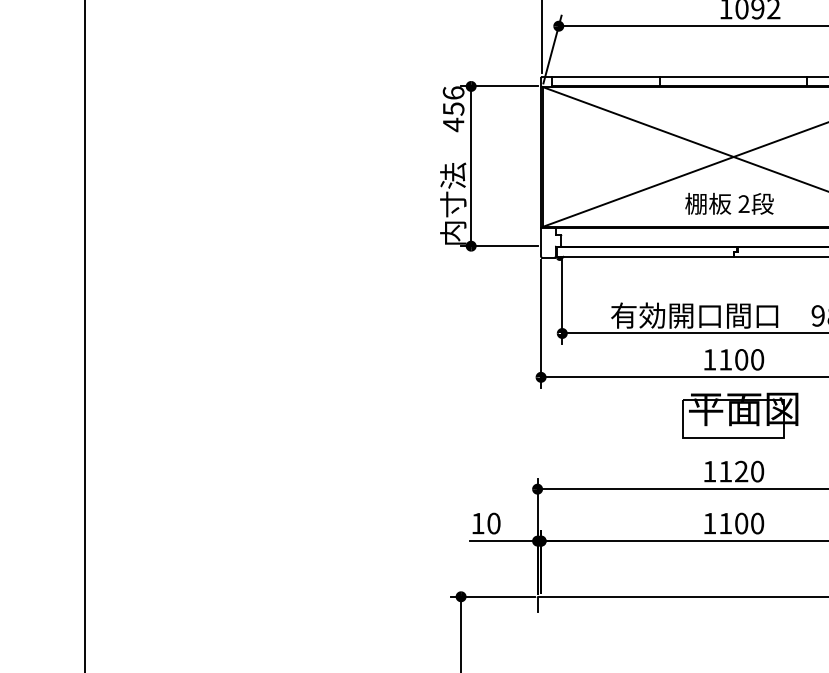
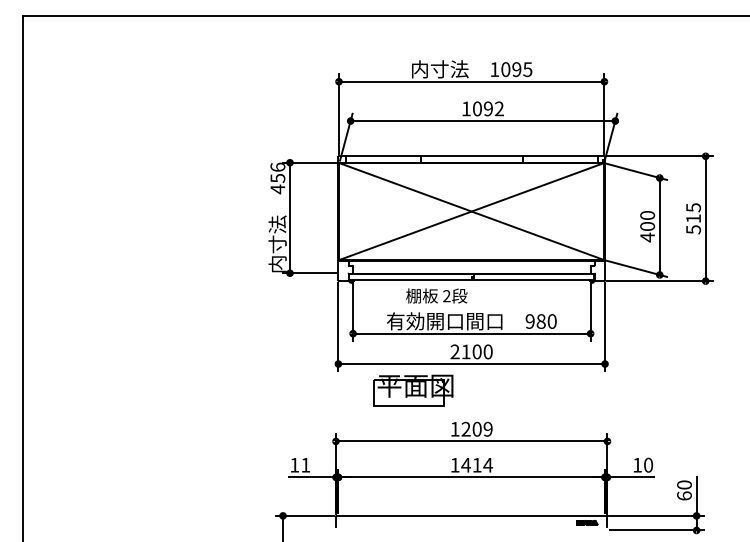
text: (729, 203) -> (436, 295), moved
text: (708, 359) -> (454, 351), 1100 -> 2100
part: (740, 415) -> (413, 390), moved
text: (740, 470) -> (476, 428), 1120 -> 1209
text: (493, 522) -> (305, 464), 10 -> 11
text: (742, 522) -> (477, 464), 1100 -> 1414

